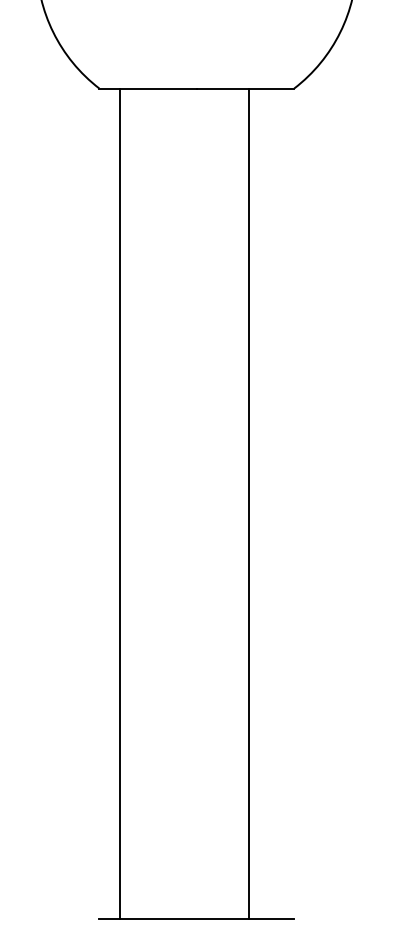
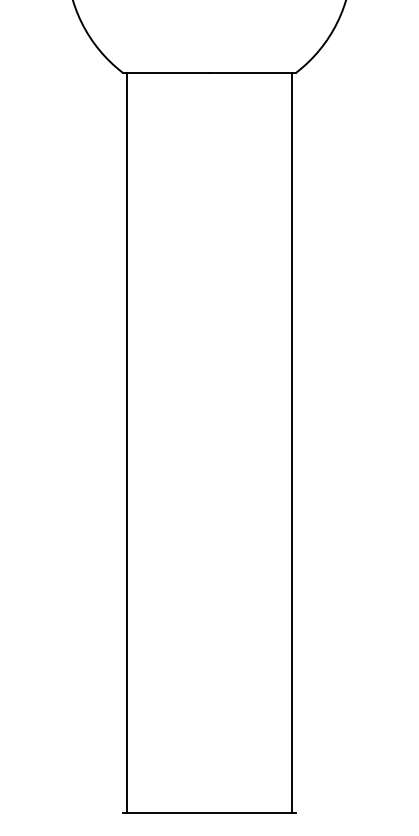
line: (120, 503) -> (127, 442), moved
line: (248, 503) -> (291, 442), moved

